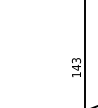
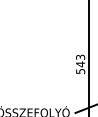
text: (76, 74) -> (80, 71), 143 -> 543

